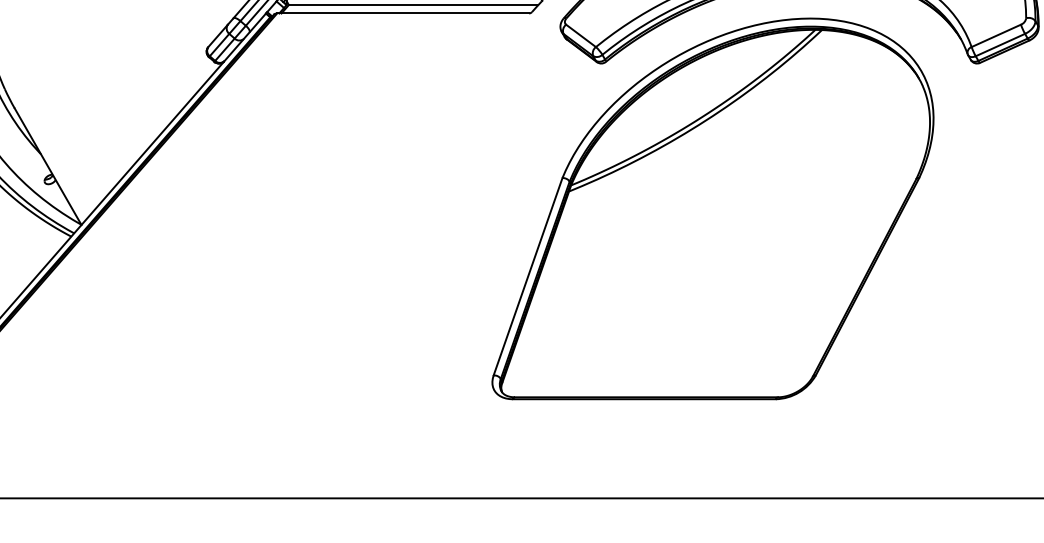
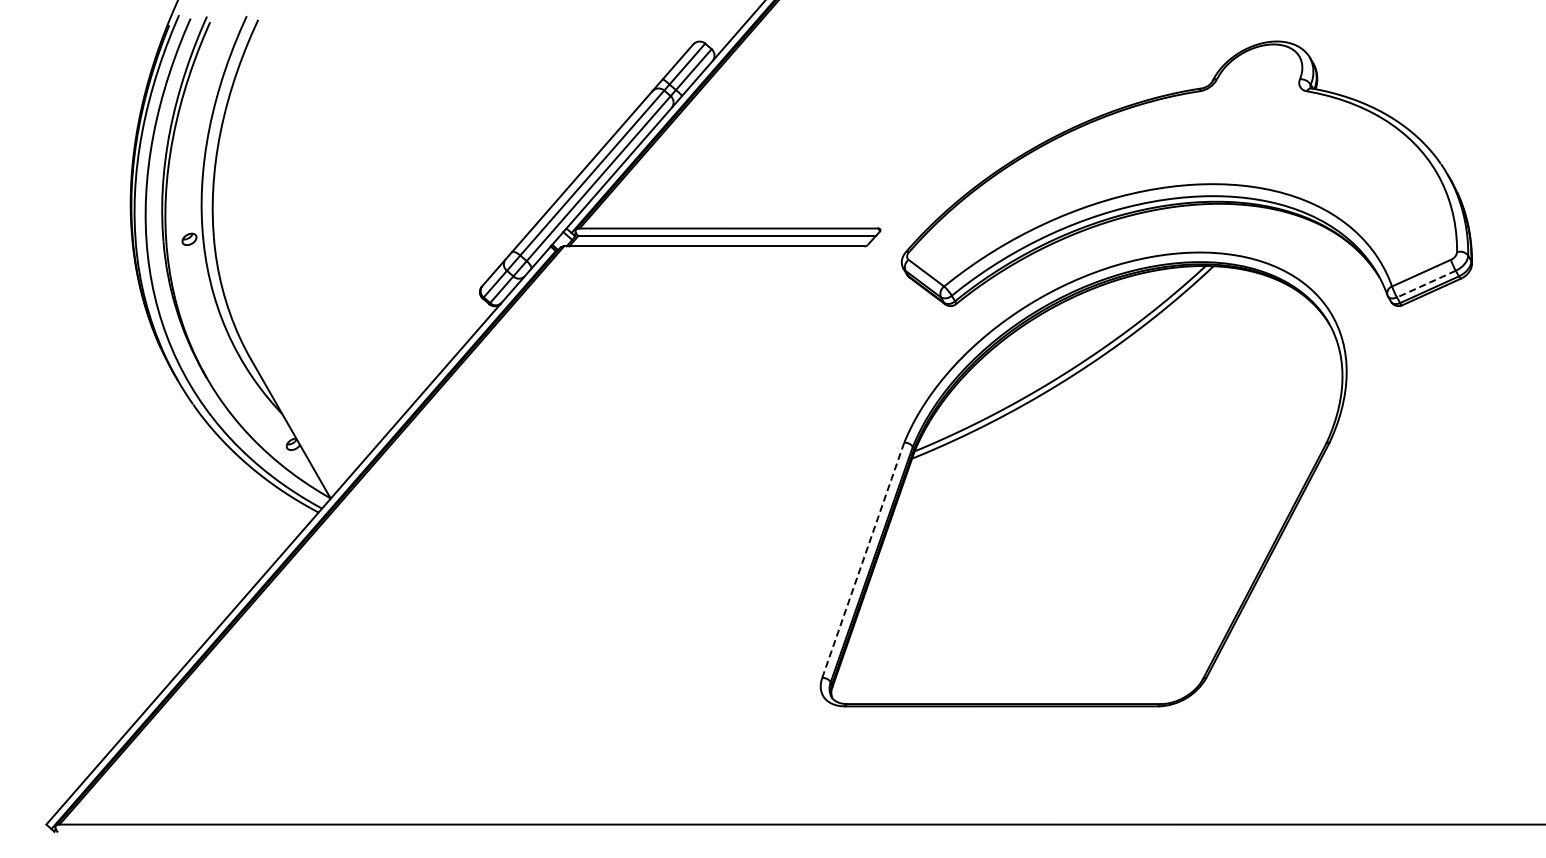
line: (999, 45) -> (1425, 284), solid -> dashed
line: (528, 276) -> (863, 560), solid -> dashed

